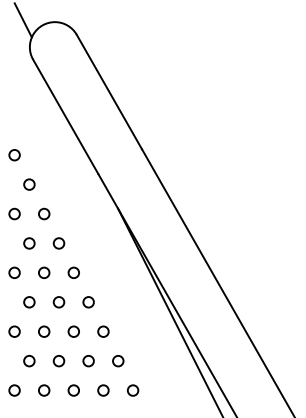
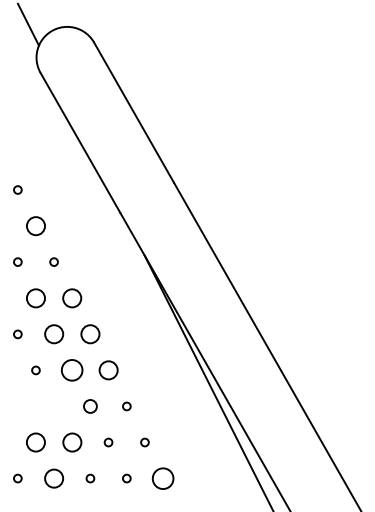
circle: (14, 154) -> (17, 189), size x0.6
circle: (29, 184) -> (35, 225), size x1.4
circle: (14, 213) -> (17, 261), size x0.6
circle: (43, 213) -> (53, 261), size x0.6
circle: (29, 242) -> (35, 297), size x1.4
circle: (59, 242) -> (72, 297), size x1.4
circle: (14, 273) -> (17, 334), size x0.6
circle: (43, 273) -> (53, 334), size x1.4
circle: (73, 273) -> (90, 334), size x1.4
circle: (29, 302) -> (35, 370), size x0.6
circle: (59, 302) -> (72, 370), size x1.6
circle: (88, 302) -> (108, 370), size x1.4
circle: (14, 331) -> (17, 406), removed
circle: (43, 331) -> (53, 406), removed
circle: (103, 331) -> (126, 406), size x0.6
circle: (29, 361) -> (35, 442), size x1.4
circle: (58, 361) -> (71, 442), size x1.4
circle: (88, 361) -> (108, 442), size x0.6
circle: (117, 361) -> (144, 442), size x0.6
circle: (14, 390) -> (17, 478), size x0.6
circle: (43, 390) -> (53, 478), size x1.4
circle: (73, 390) -> (90, 478), size x0.6
circle: (103, 390) -> (126, 478), size x0.6
circle: (132, 390) -> (162, 478), size x1.6

